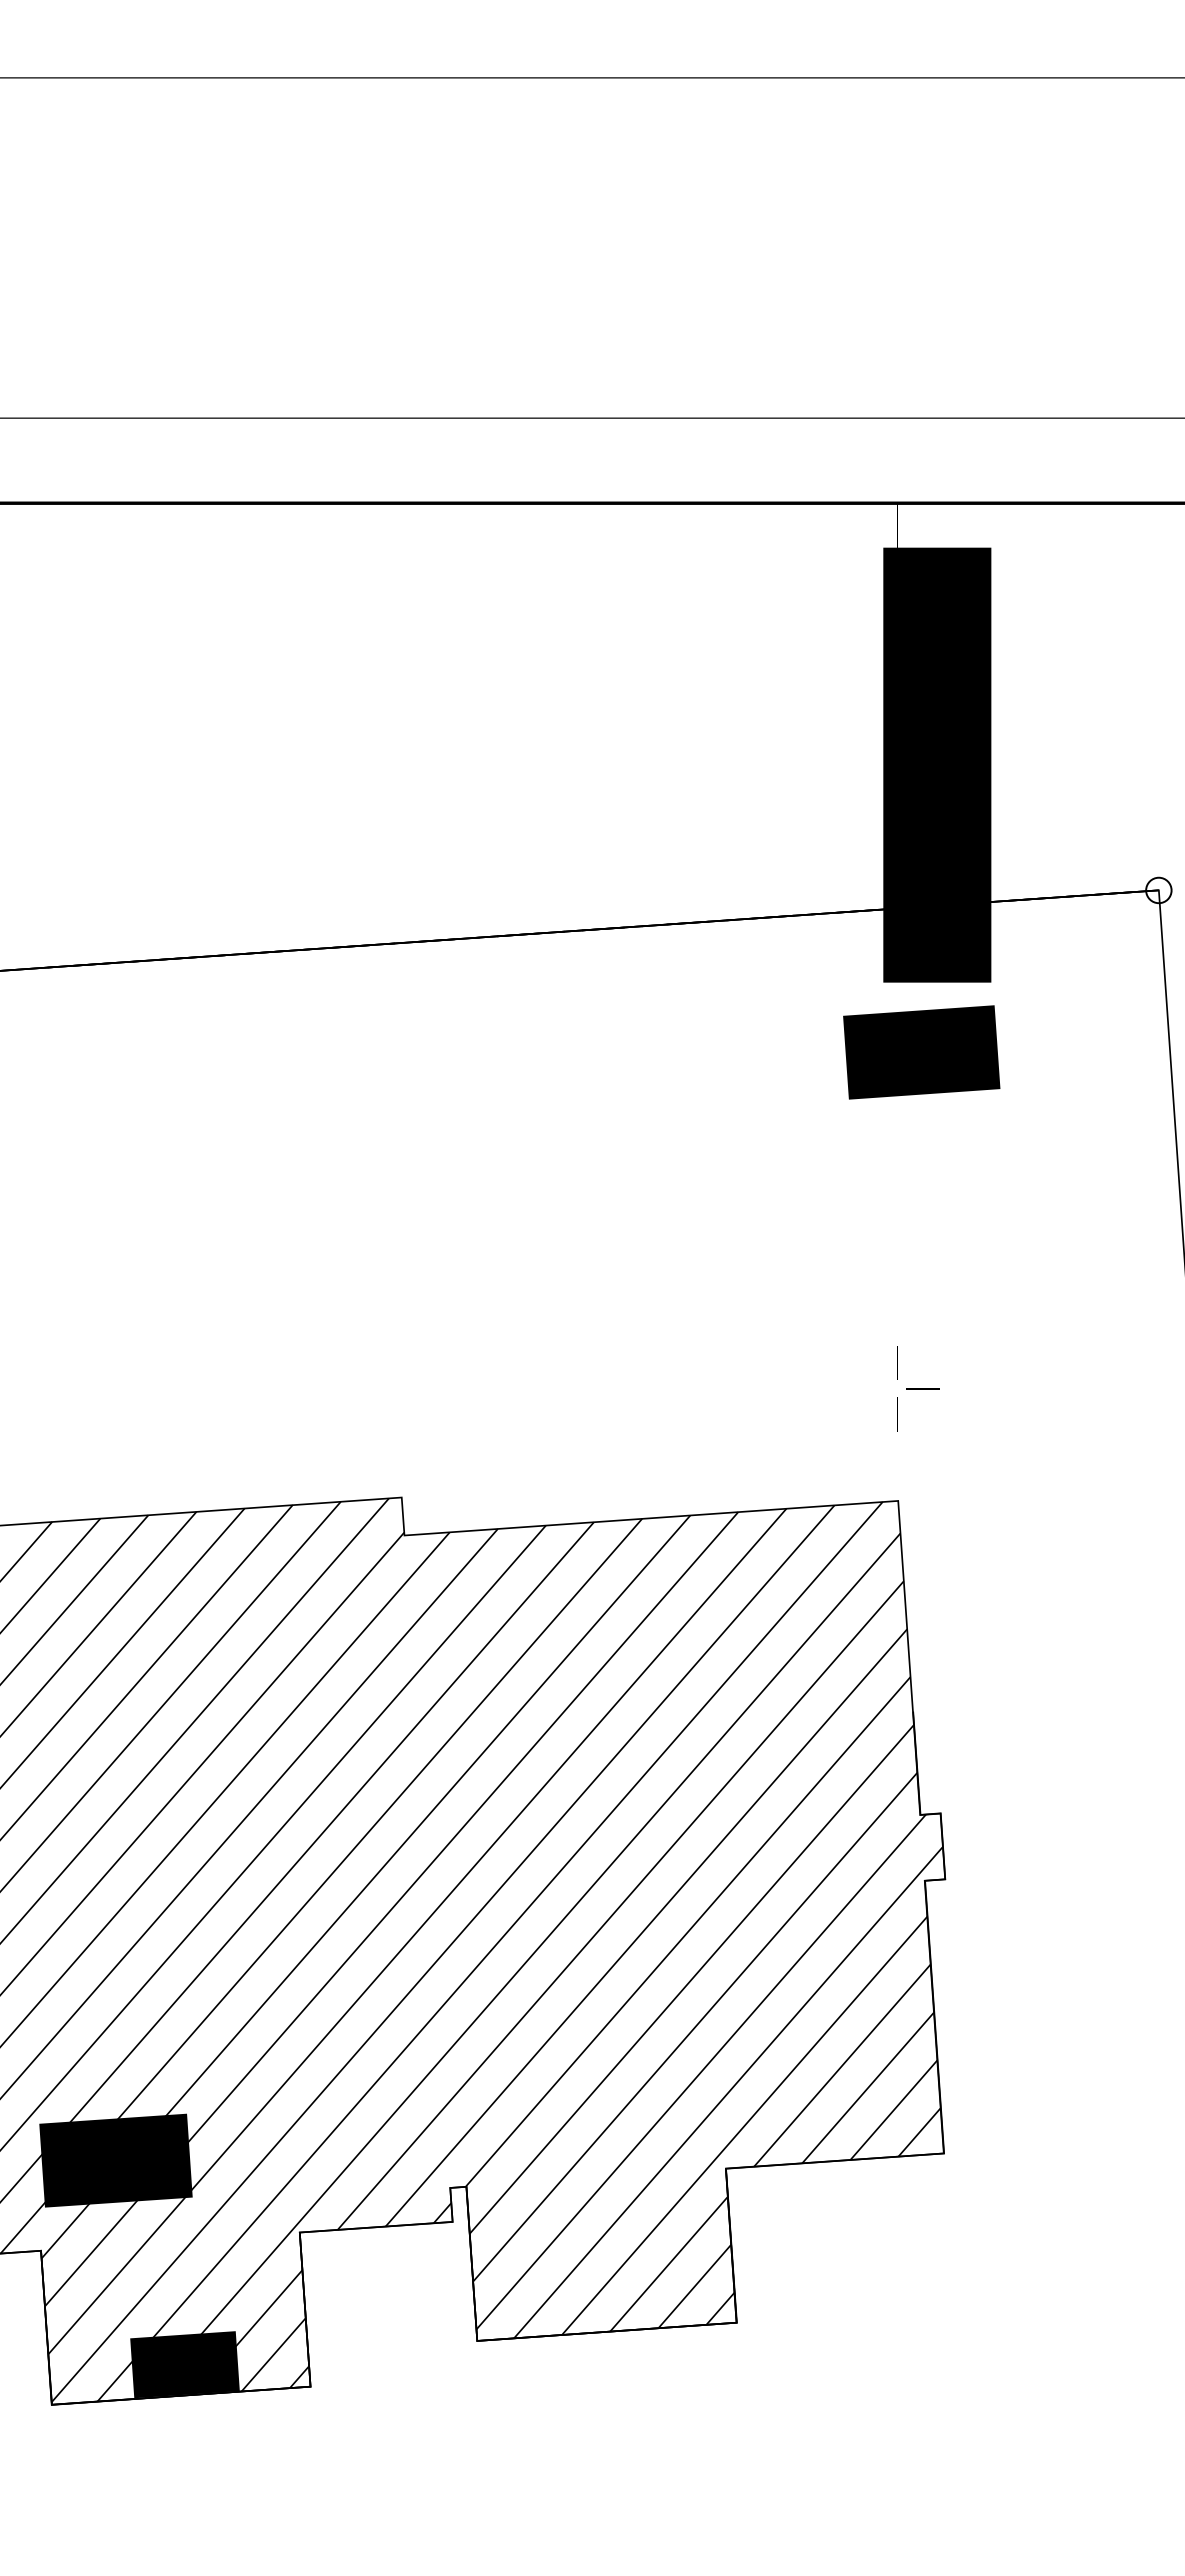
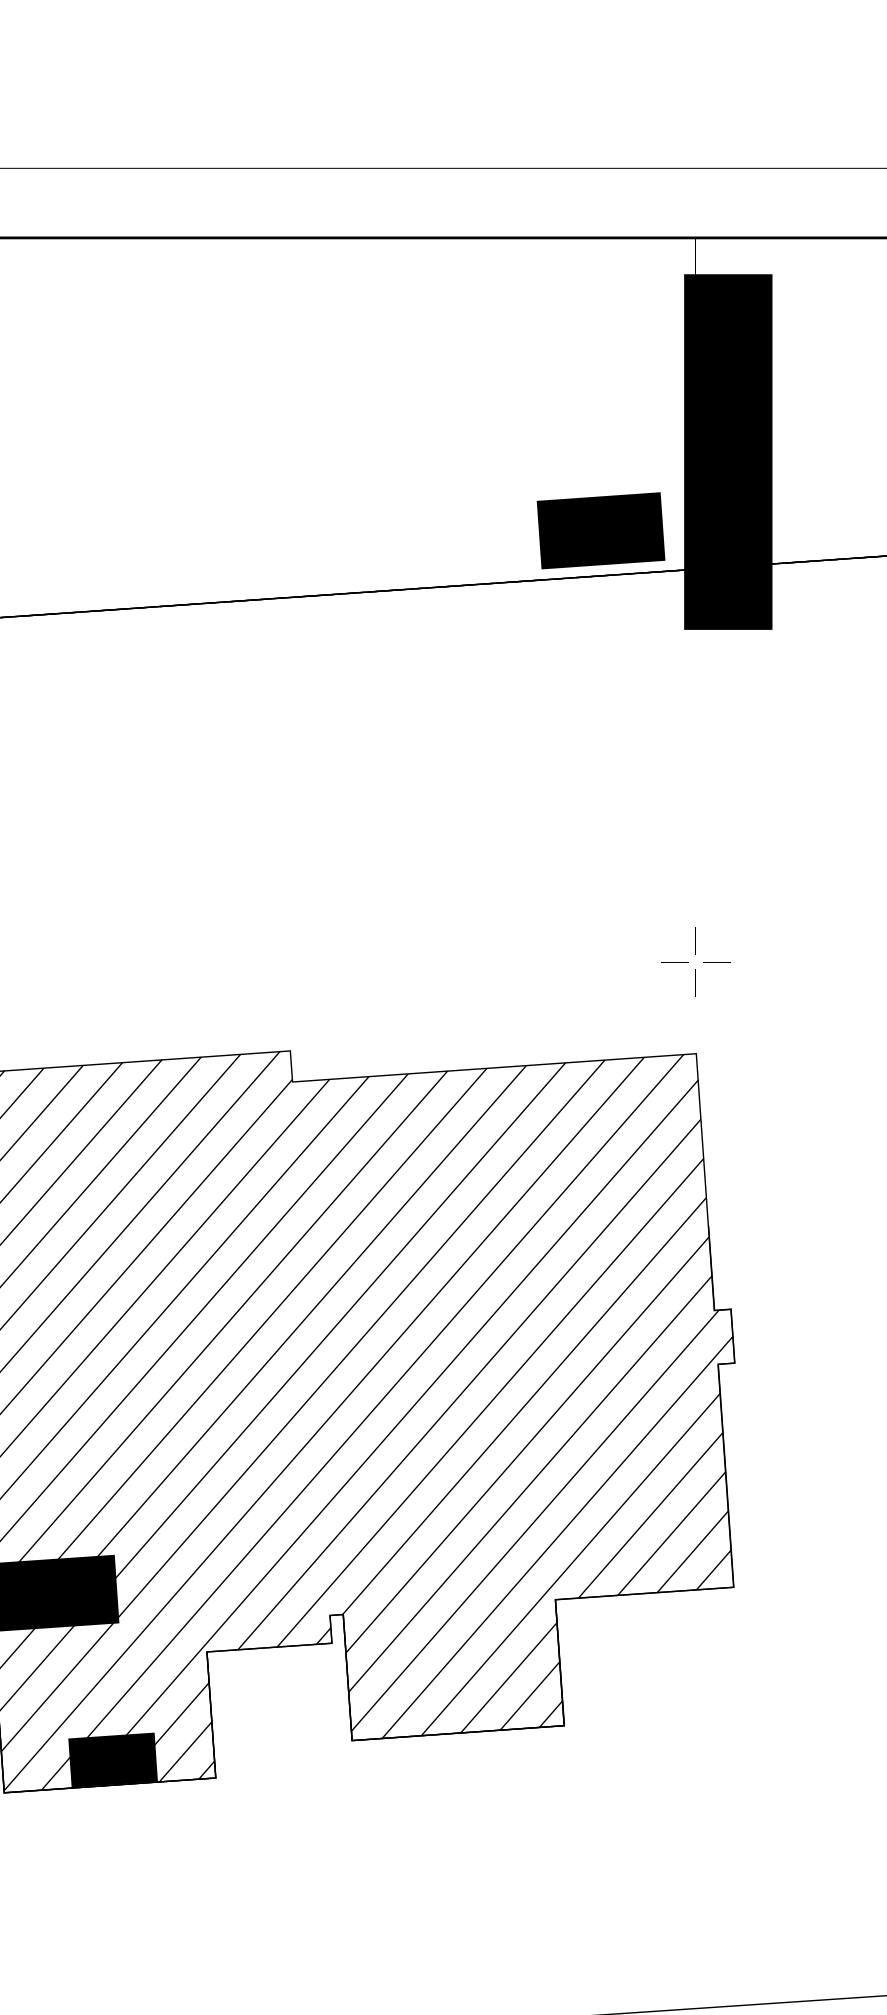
text: (921, 1052) -> (600, 530), moved
line: (871, 1388) -> (674, 961), added

